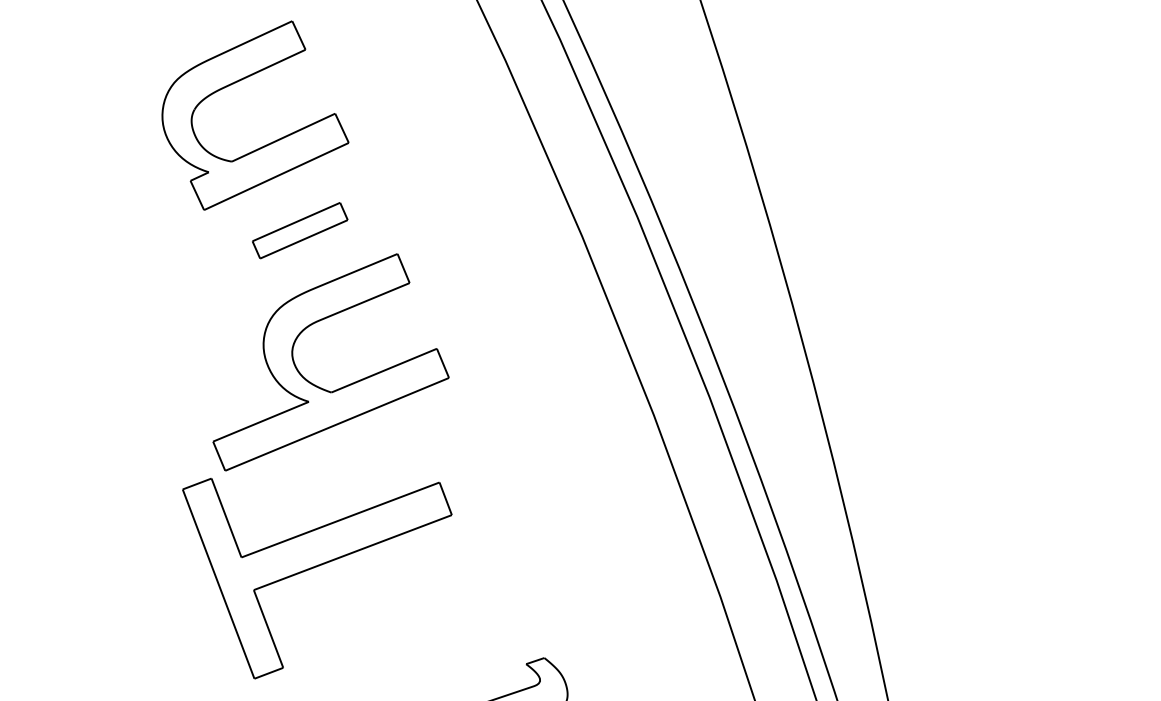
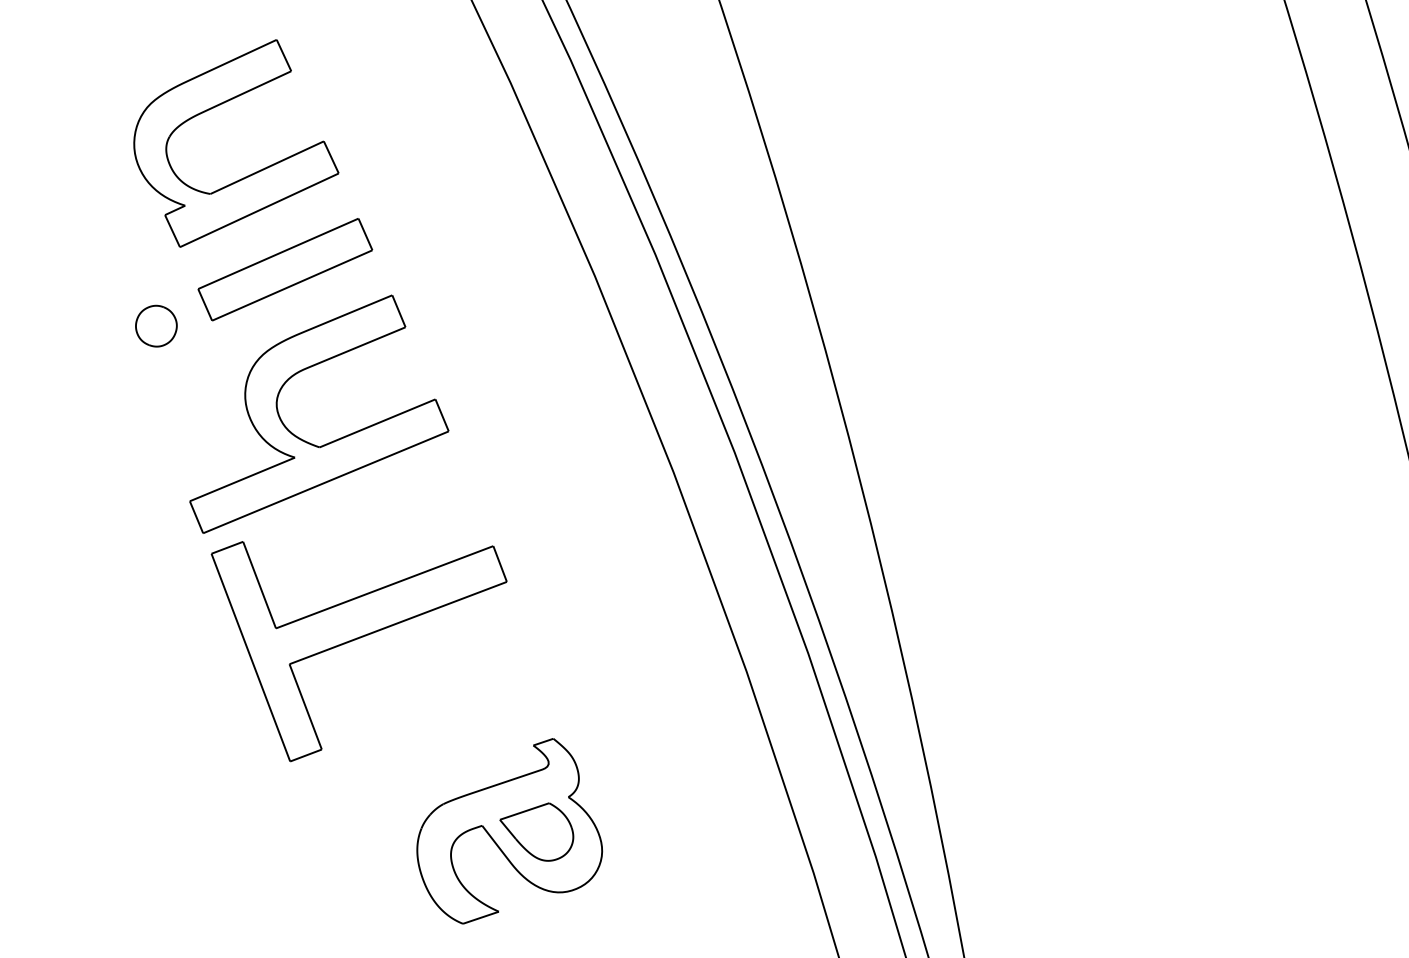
part: (300, 230) -> (285, 269), size x1.67
part: (182, 281) -> (156, 325), added
part: (313, 568) -> (355, 640), moved

